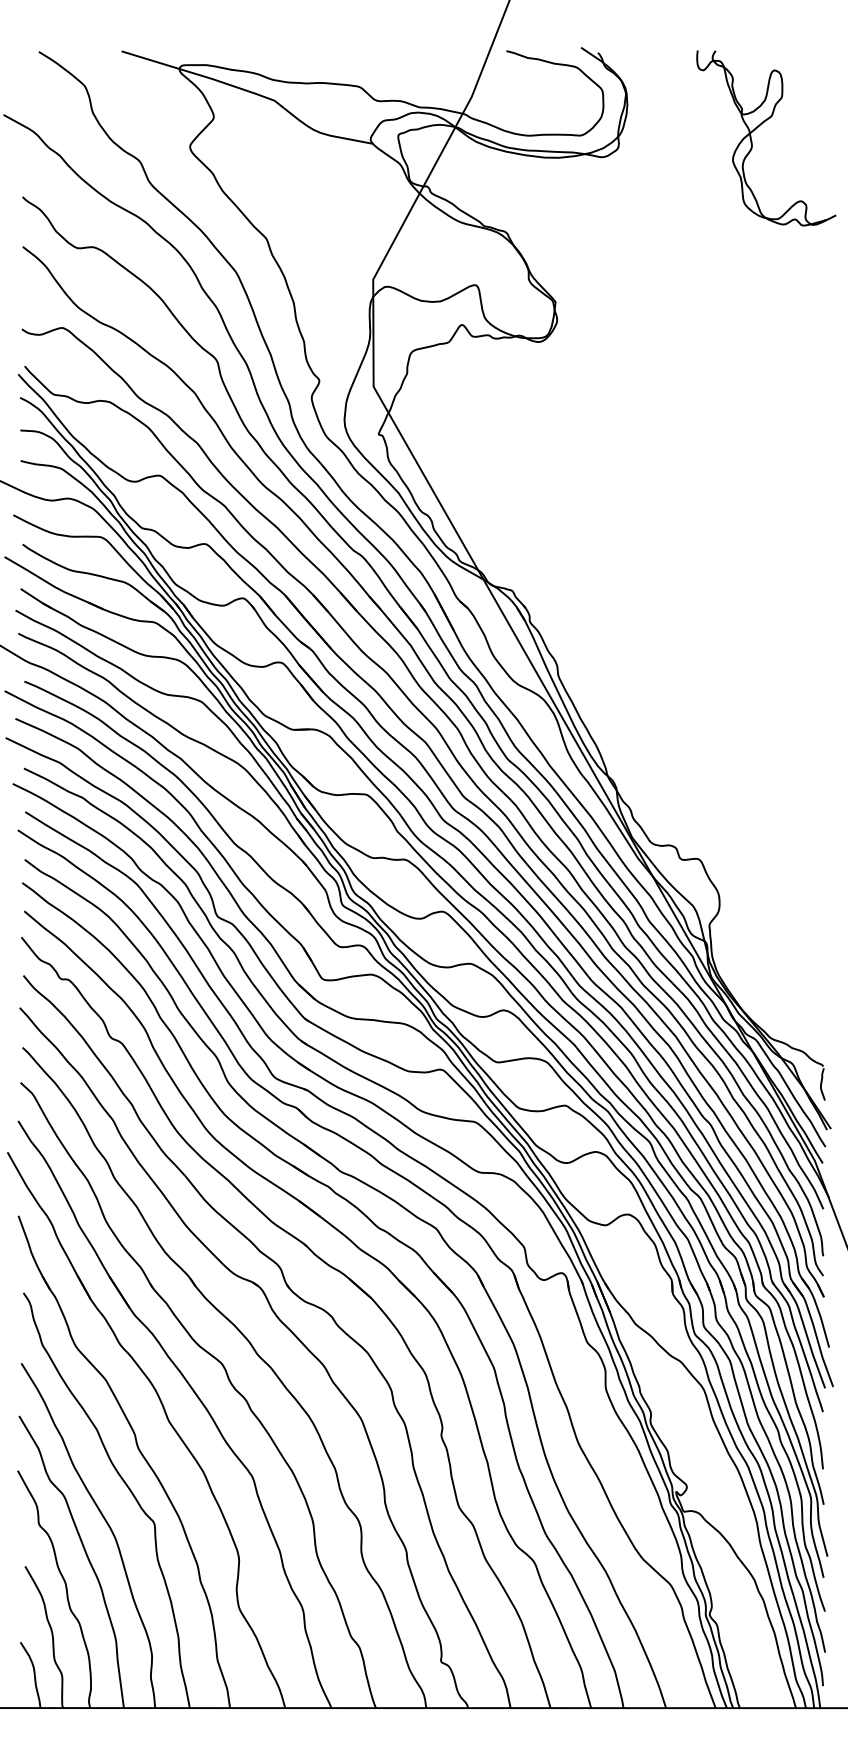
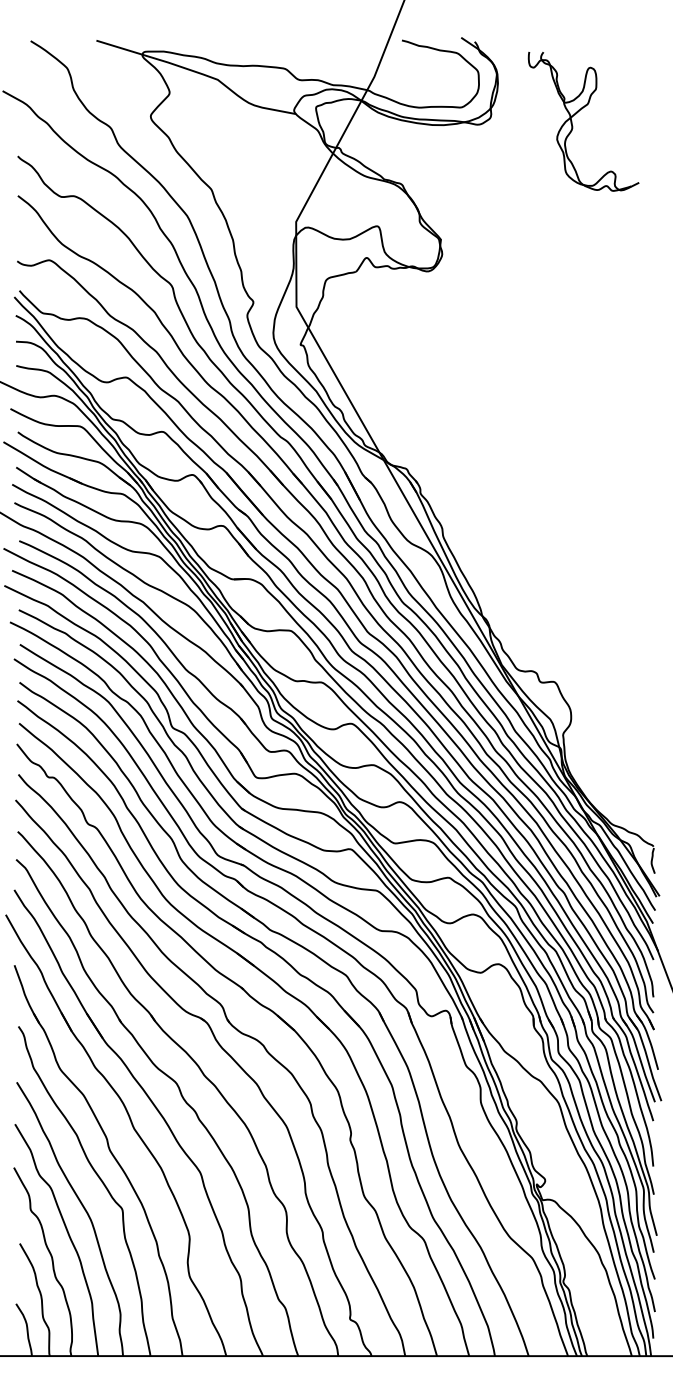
part: (757, 128) -> (576, 113), moved

